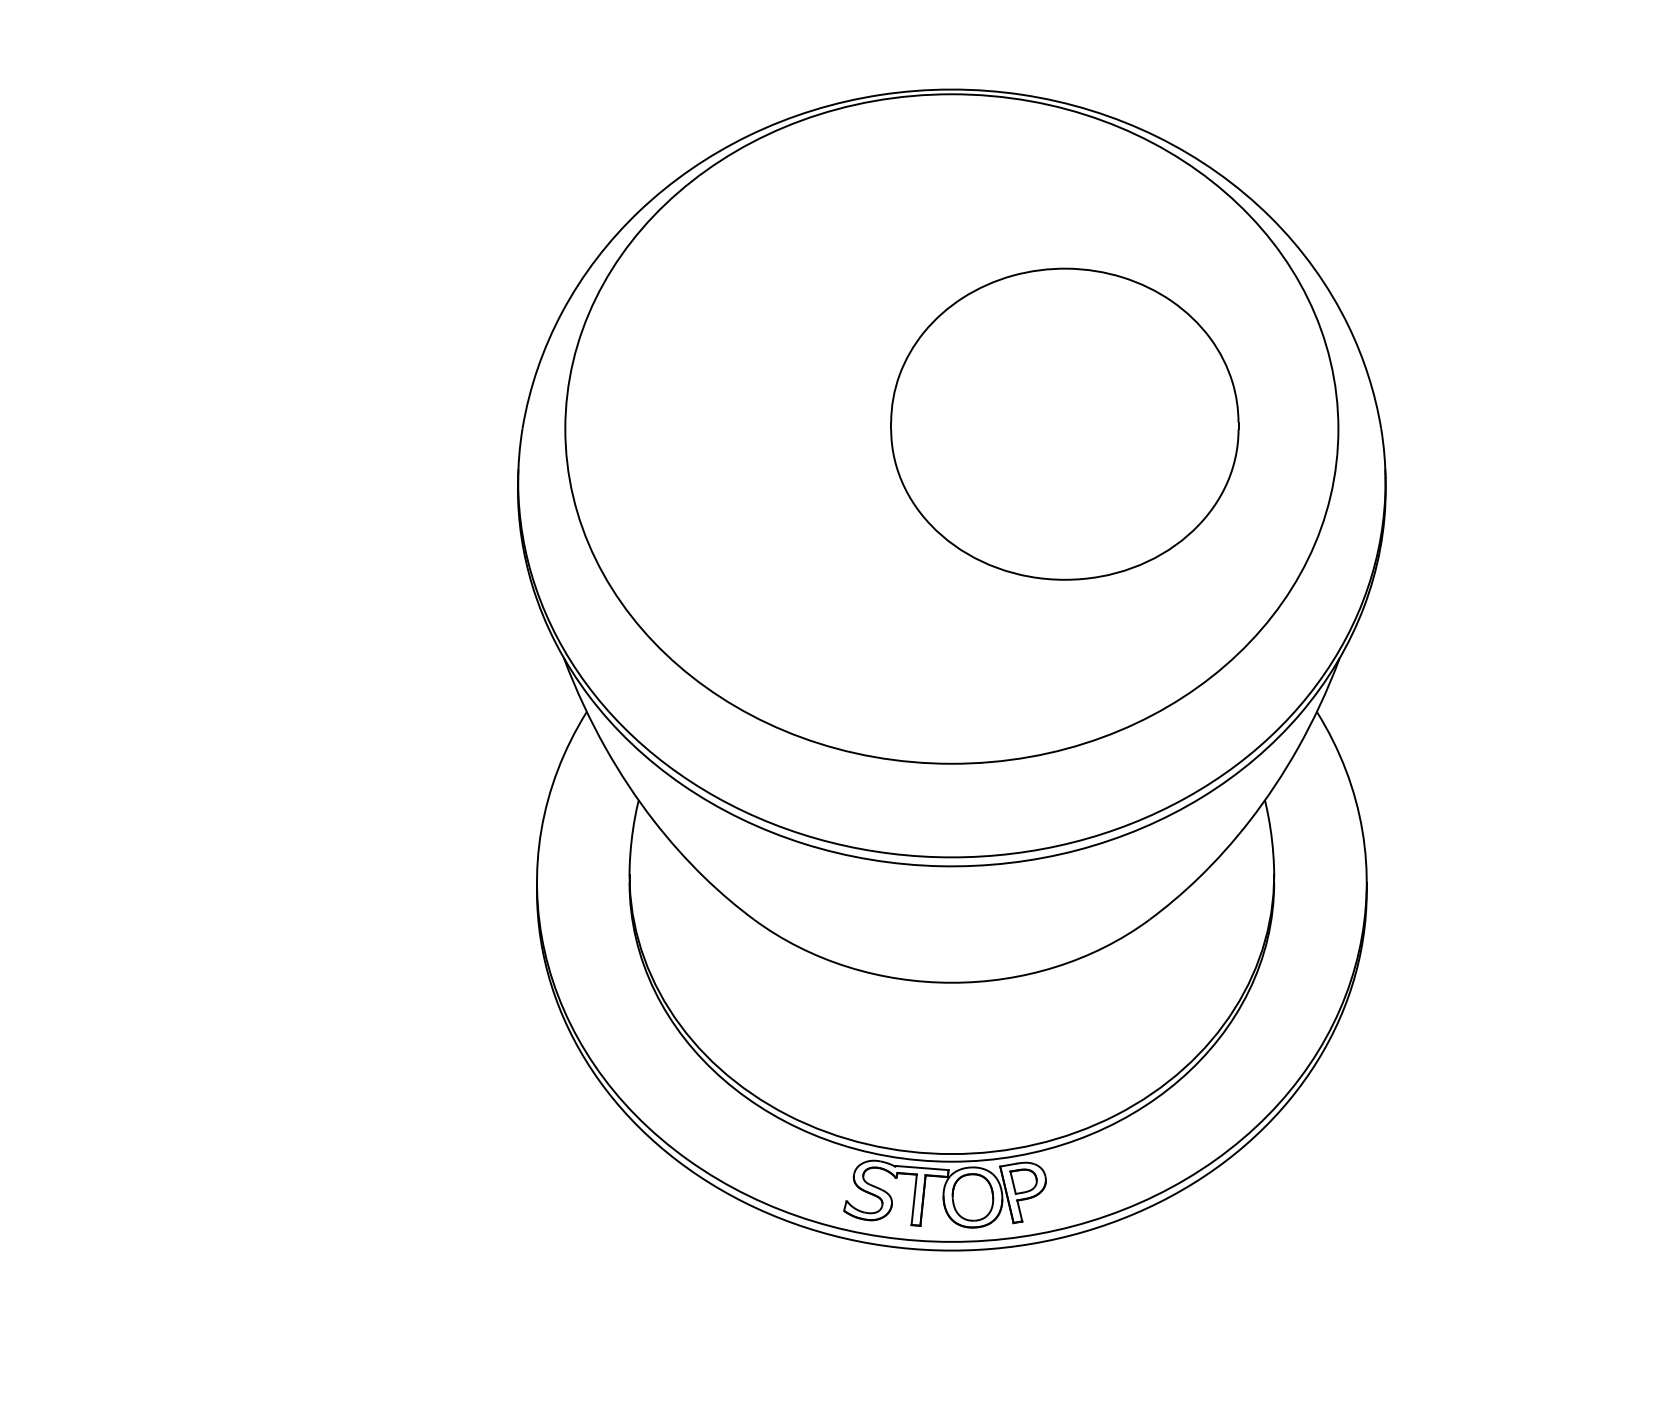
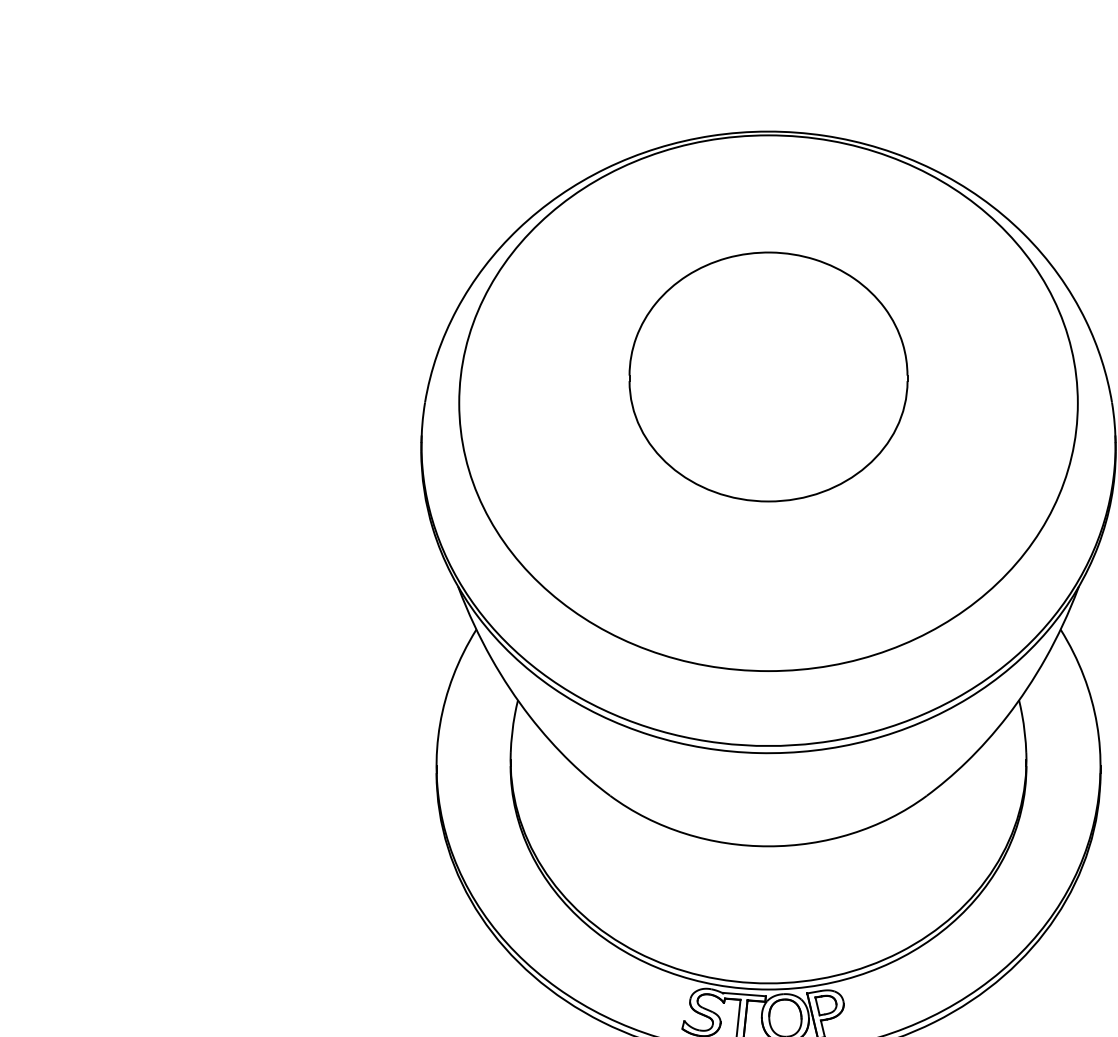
part: (1064, 423) -> (768, 376), moved

